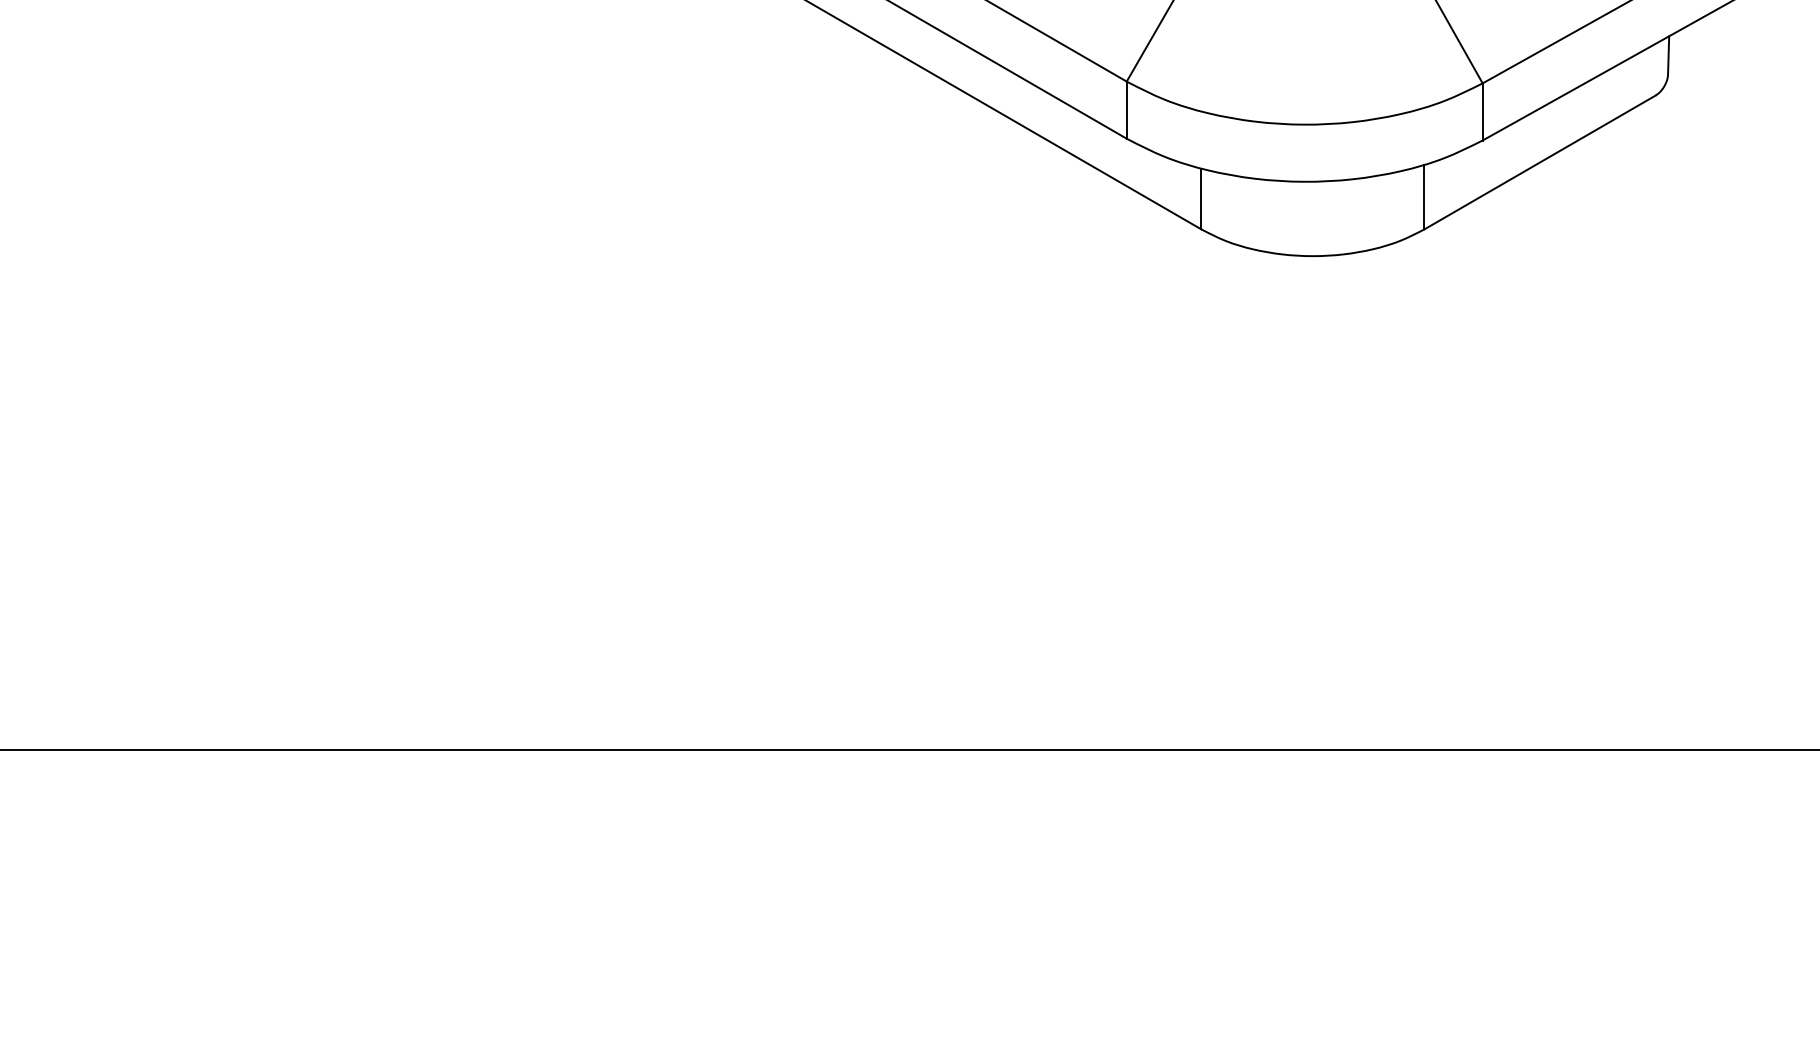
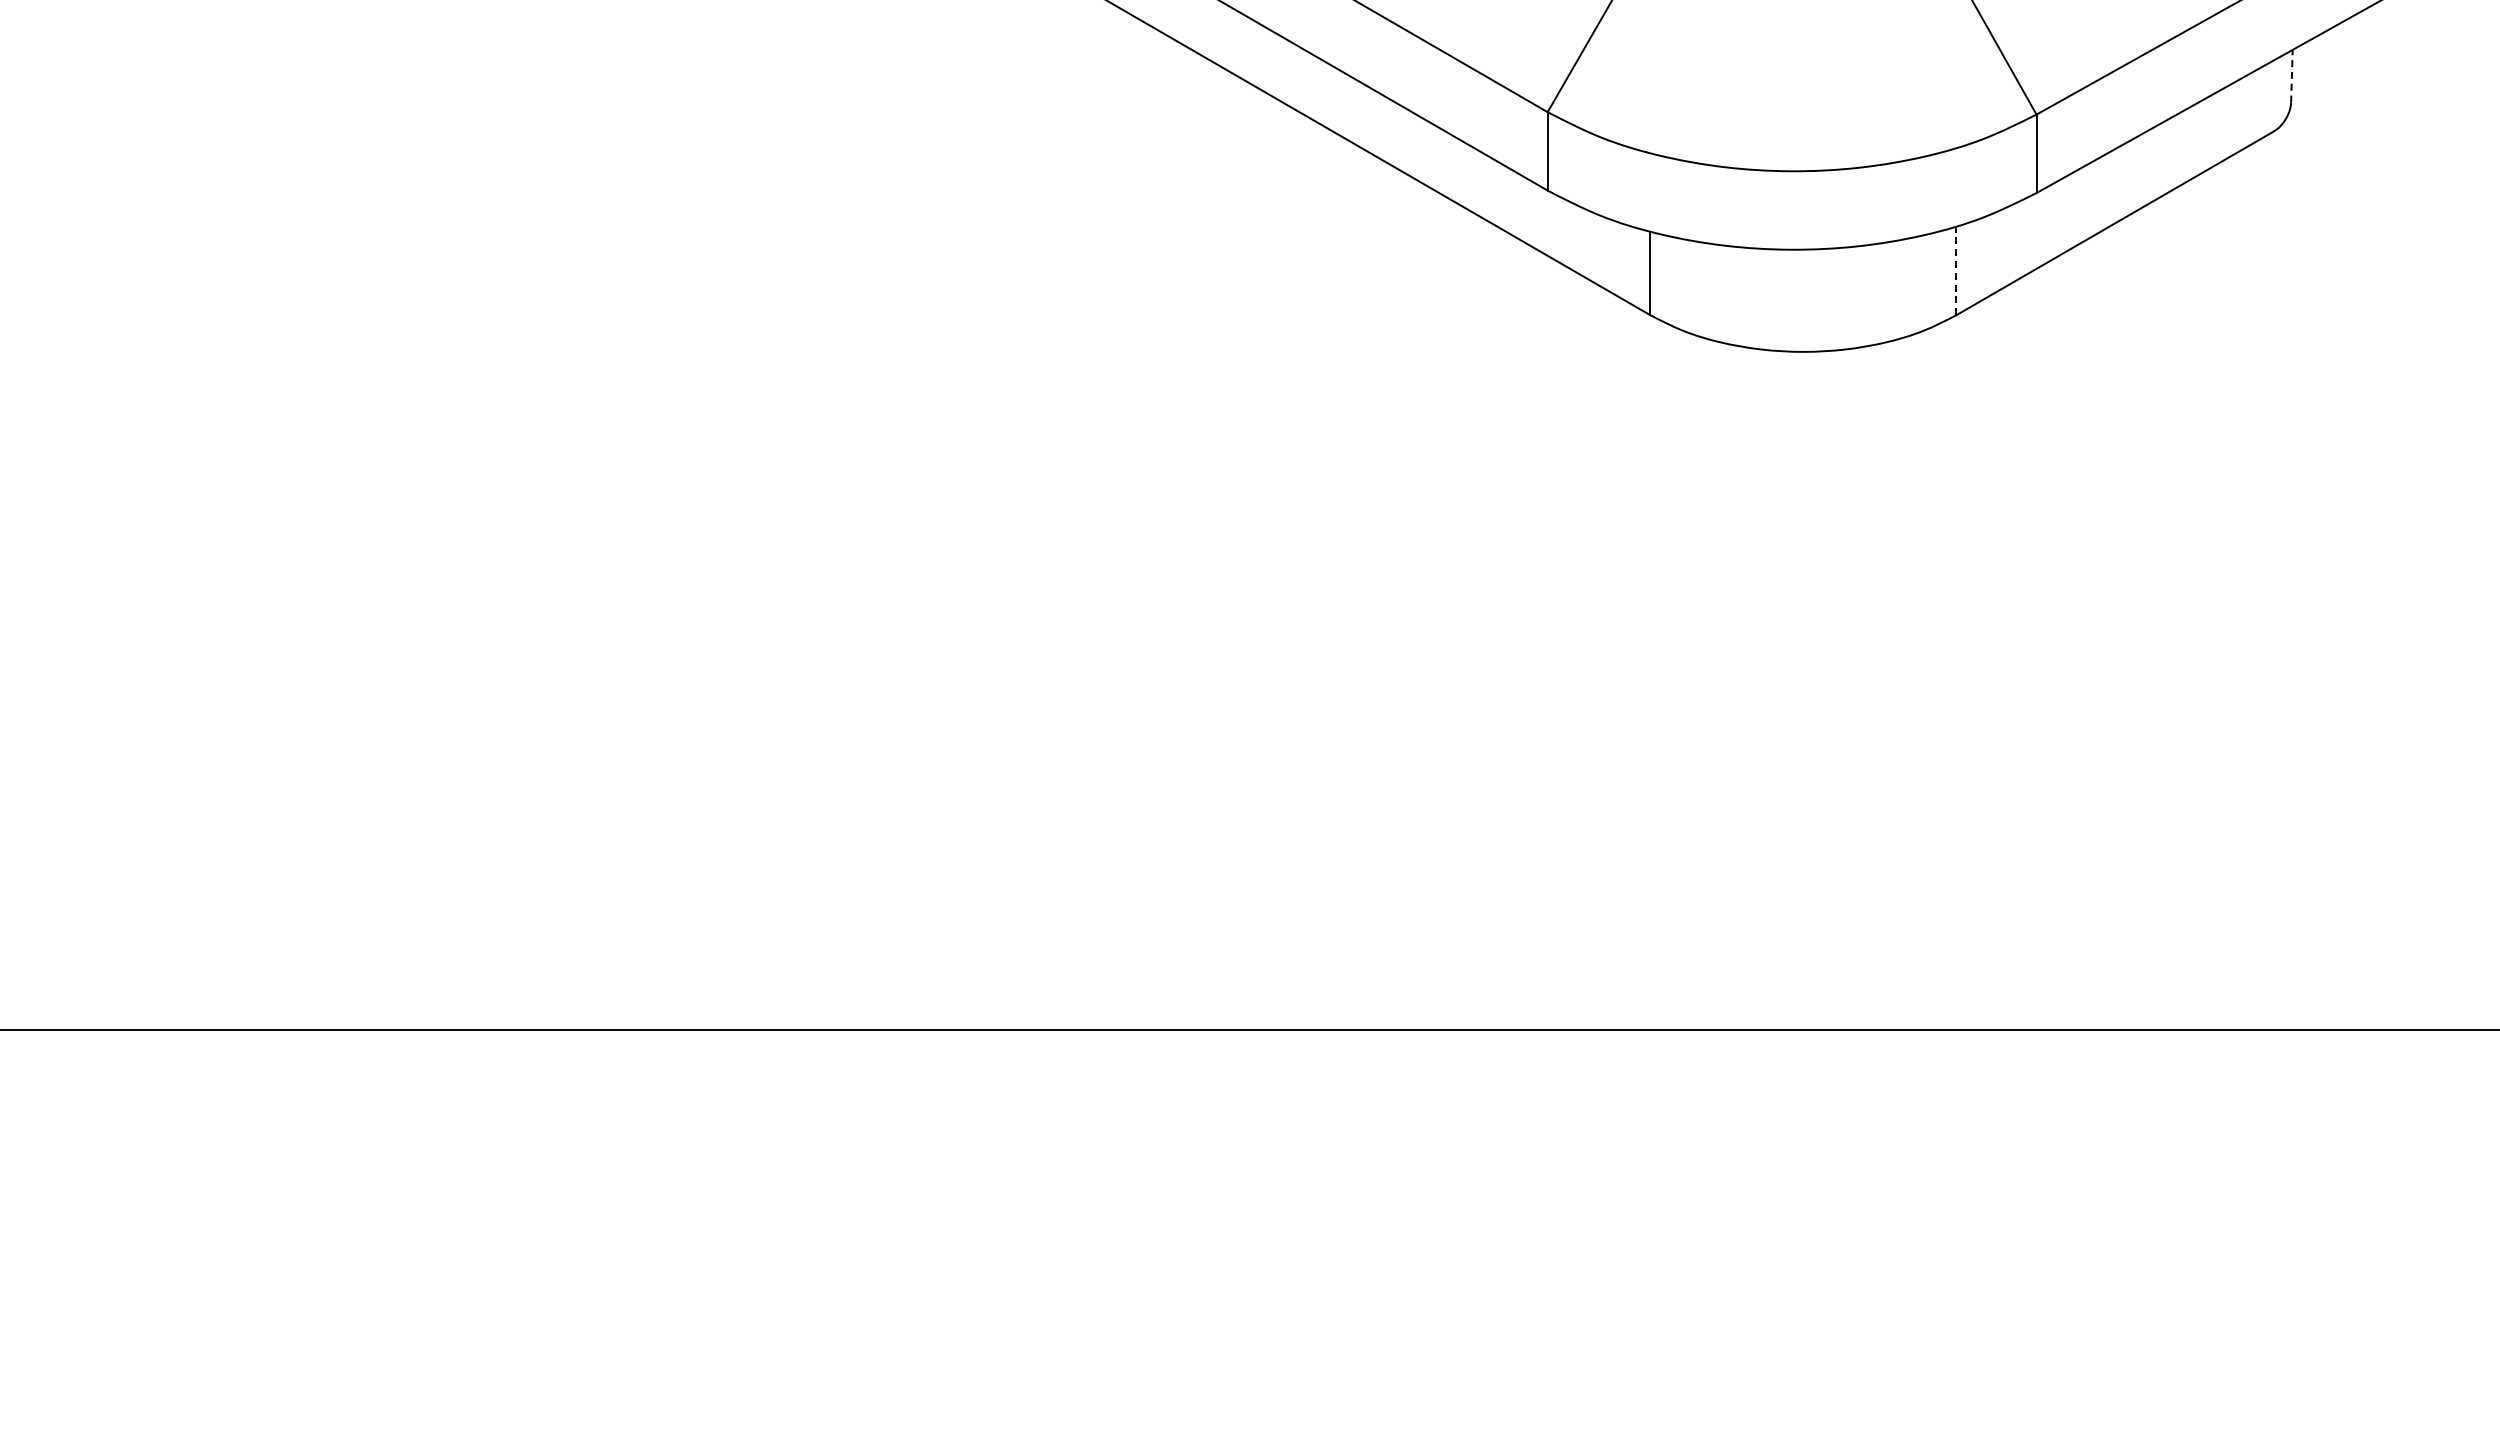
line: (1668, 54) -> (2291, 75), solid -> dashed
line: (1424, 196) -> (1956, 270), solid -> dashed

